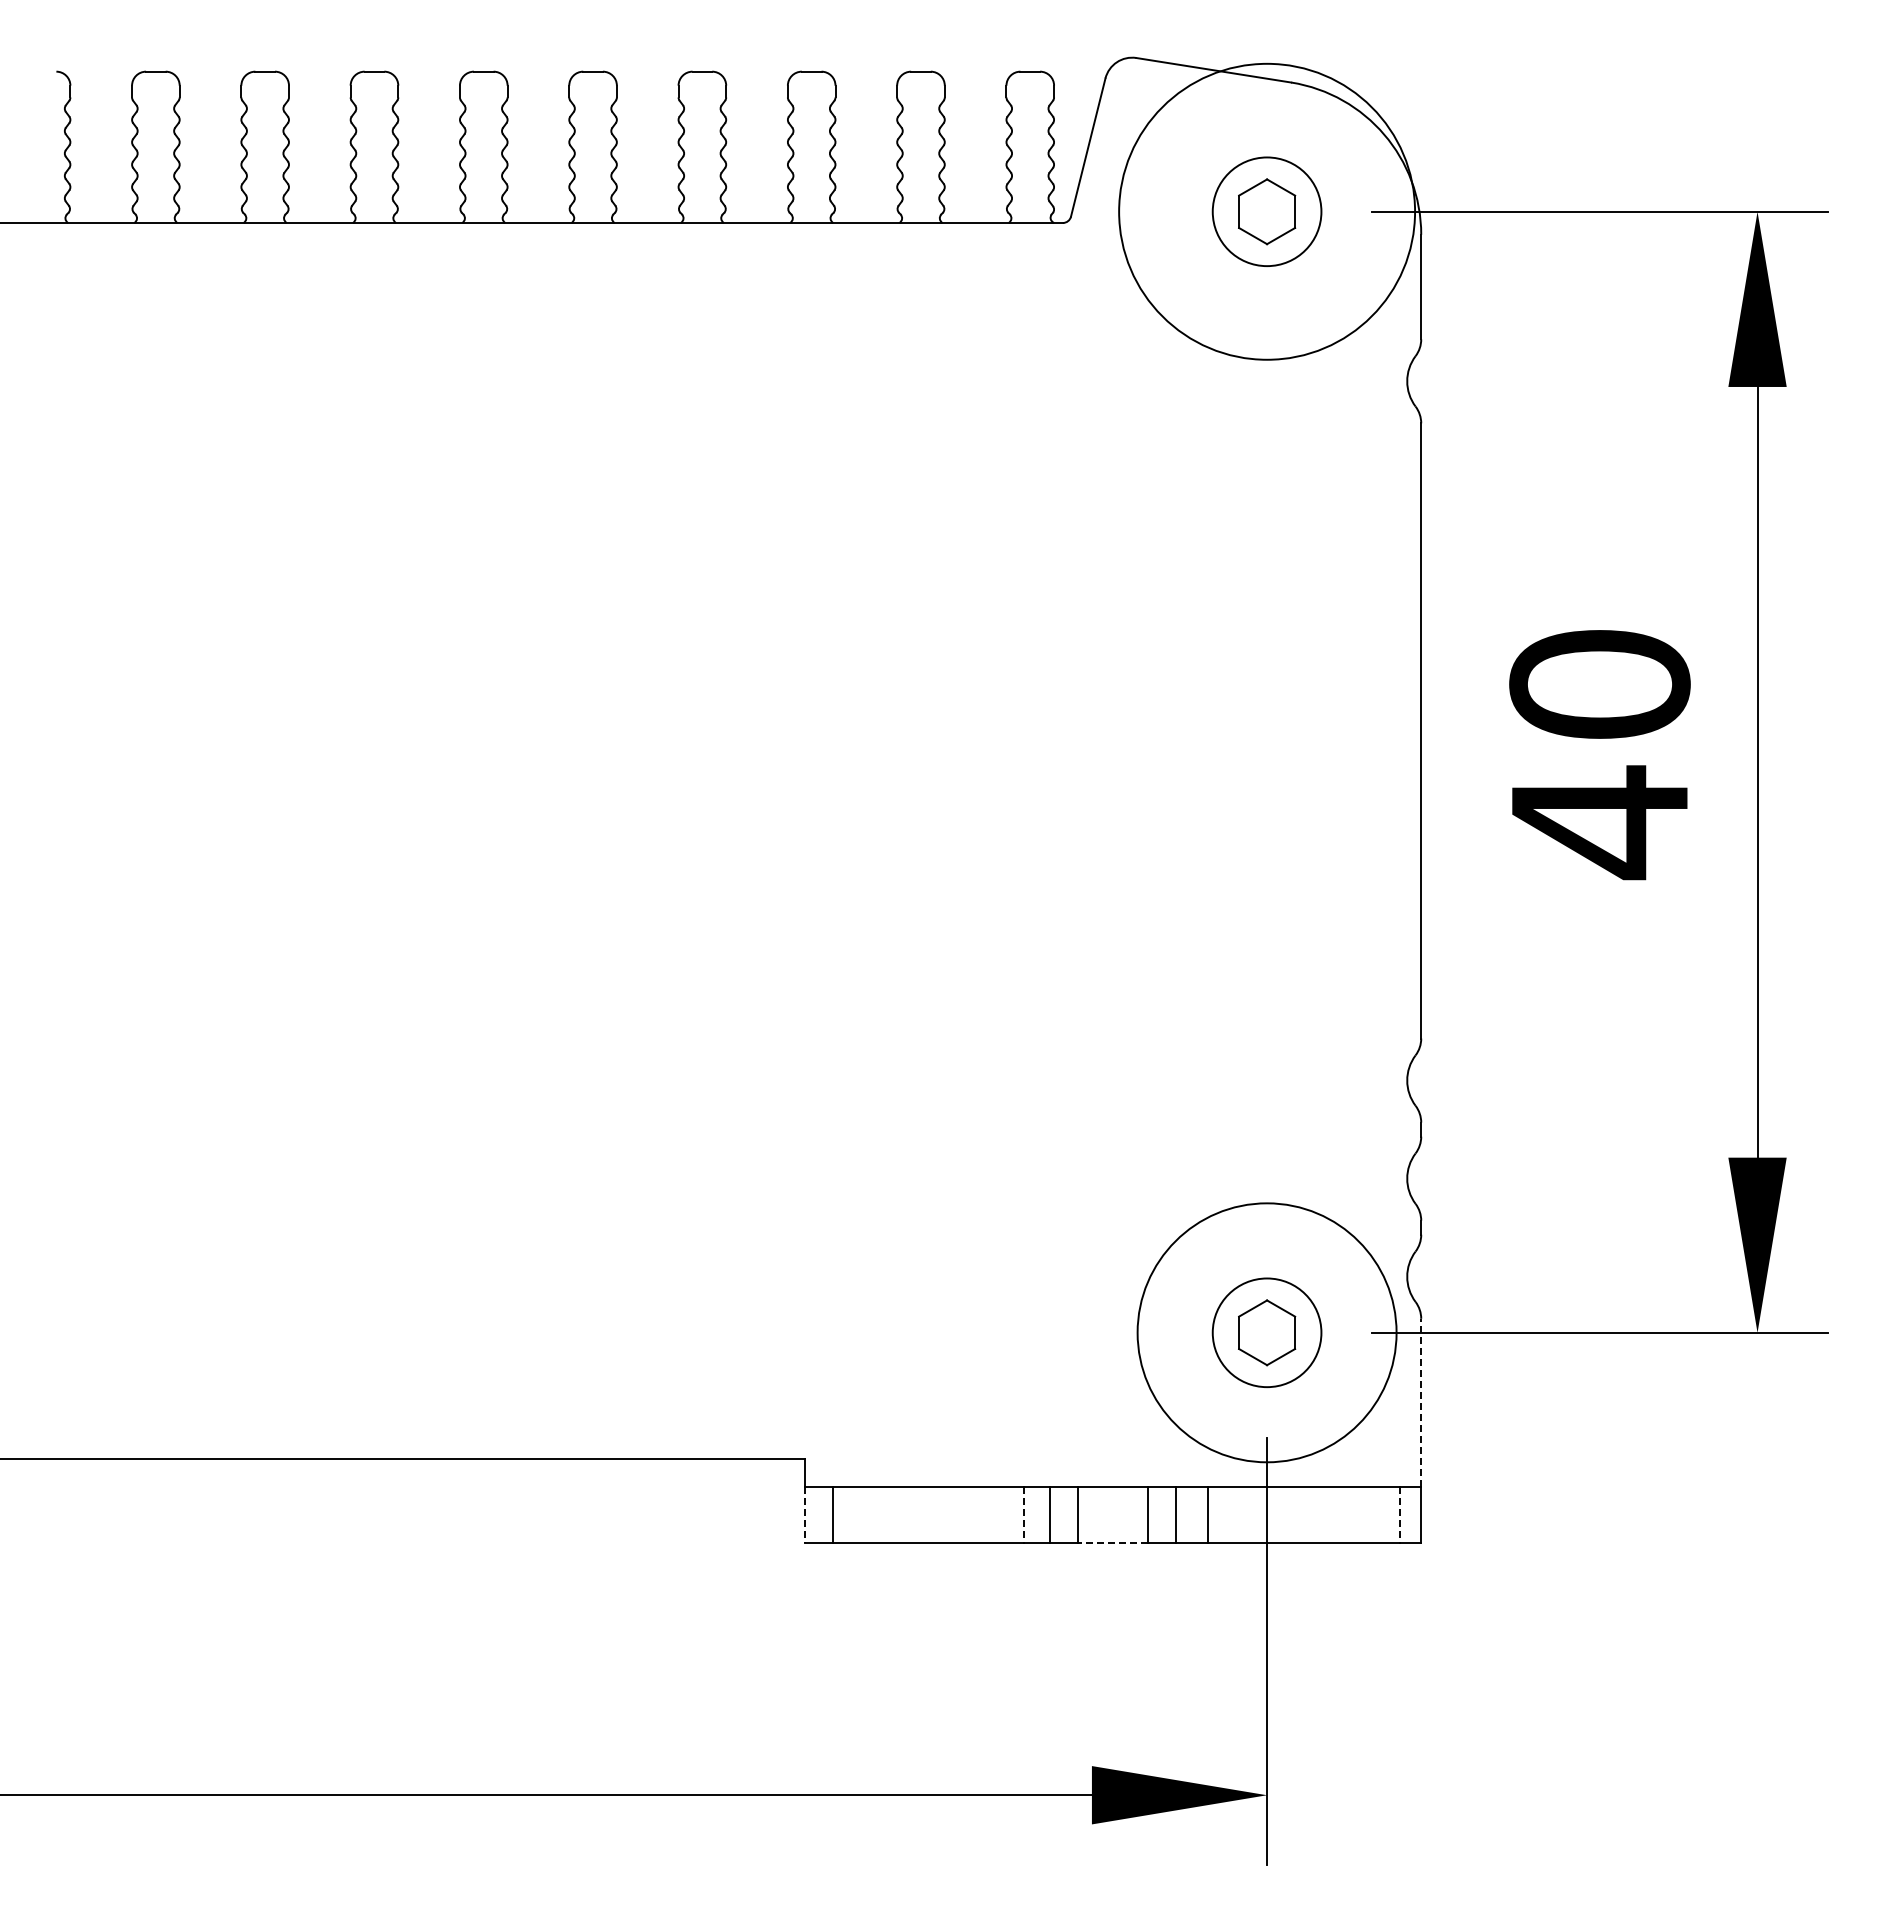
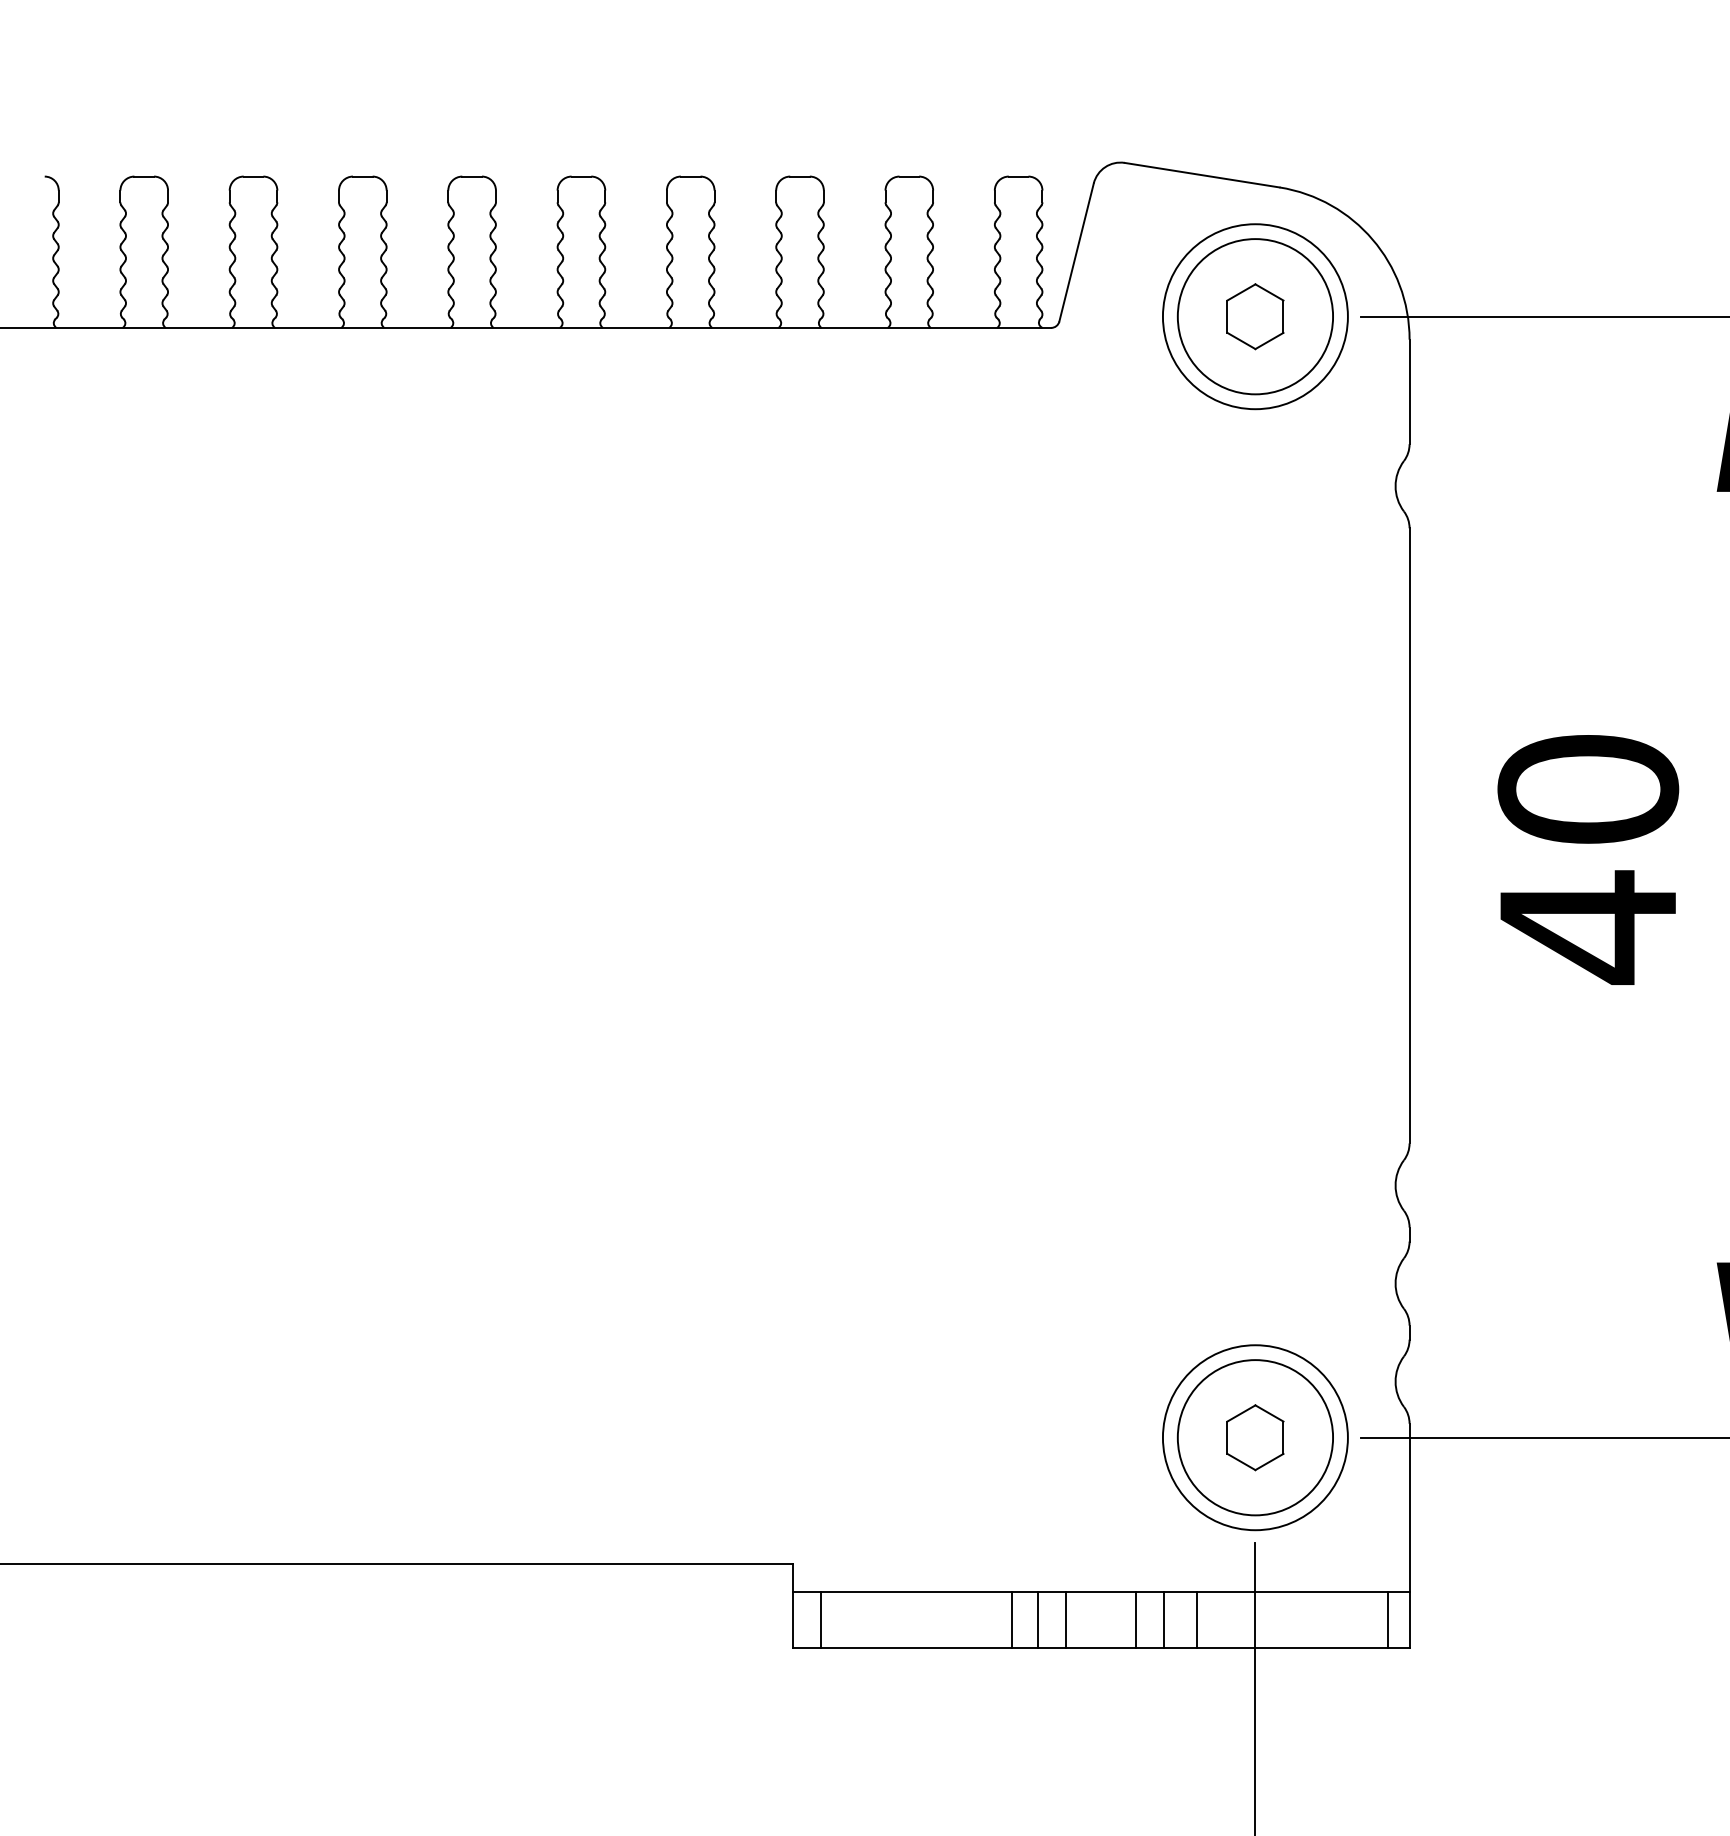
circle: (1266, 211) -> (1254, 316), size x0.62
circle: (1266, 211) -> (1254, 316), size x1.43
circle: (1266, 1332) -> (1254, 1437), size x0.71
circle: (1266, 1332) -> (1254, 1437), size x1.43
line: (1421, 1402) -> (1409, 1507), dashed -> solid
line: (804, 1515) -> (792, 1620), dashed -> solid
line: (1024, 1515) -> (1012, 1620), dashed -> solid
line: (1399, 1515) -> (1387, 1620), dashed -> solid
line: (1112, 1543) -> (1100, 1648), dashed -> solid

